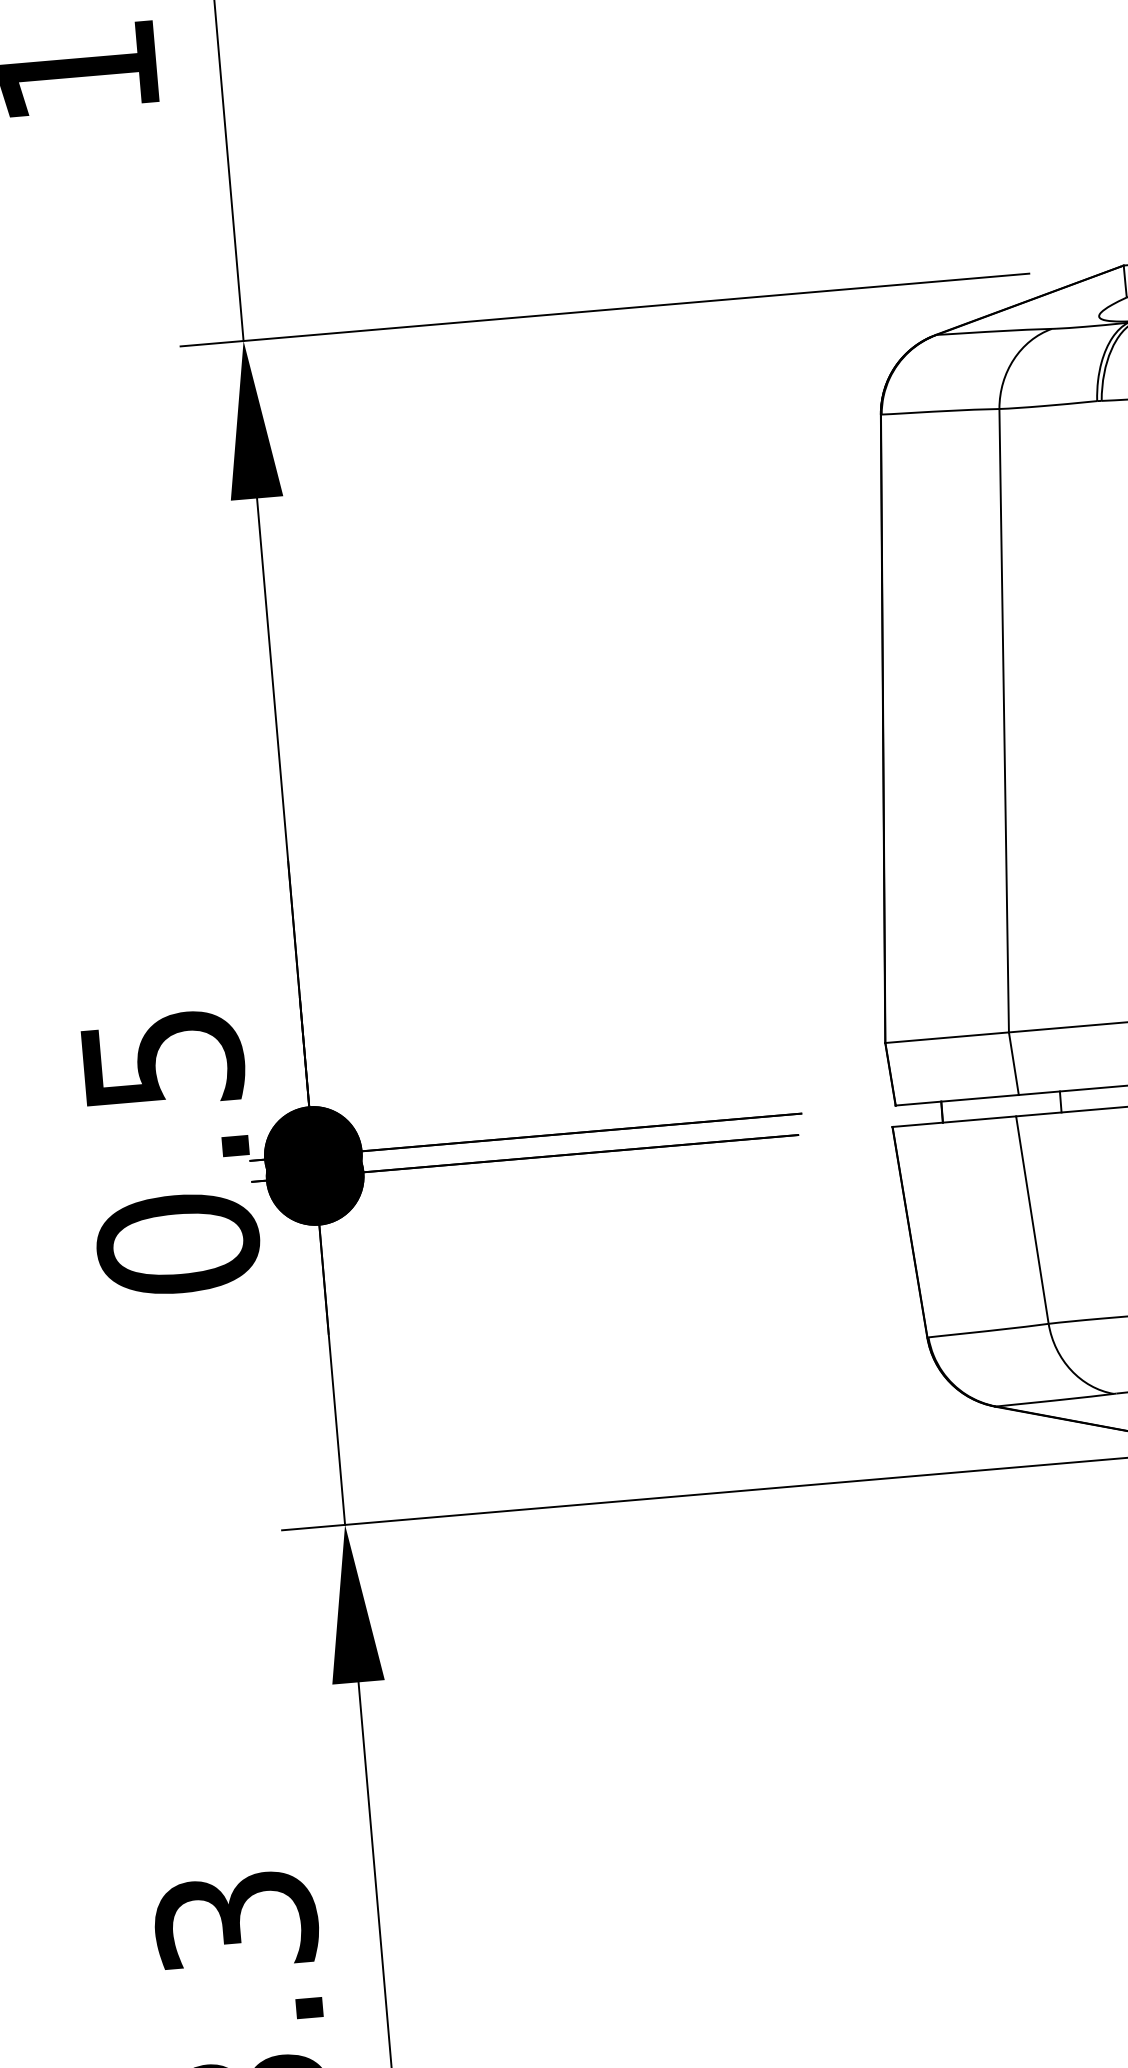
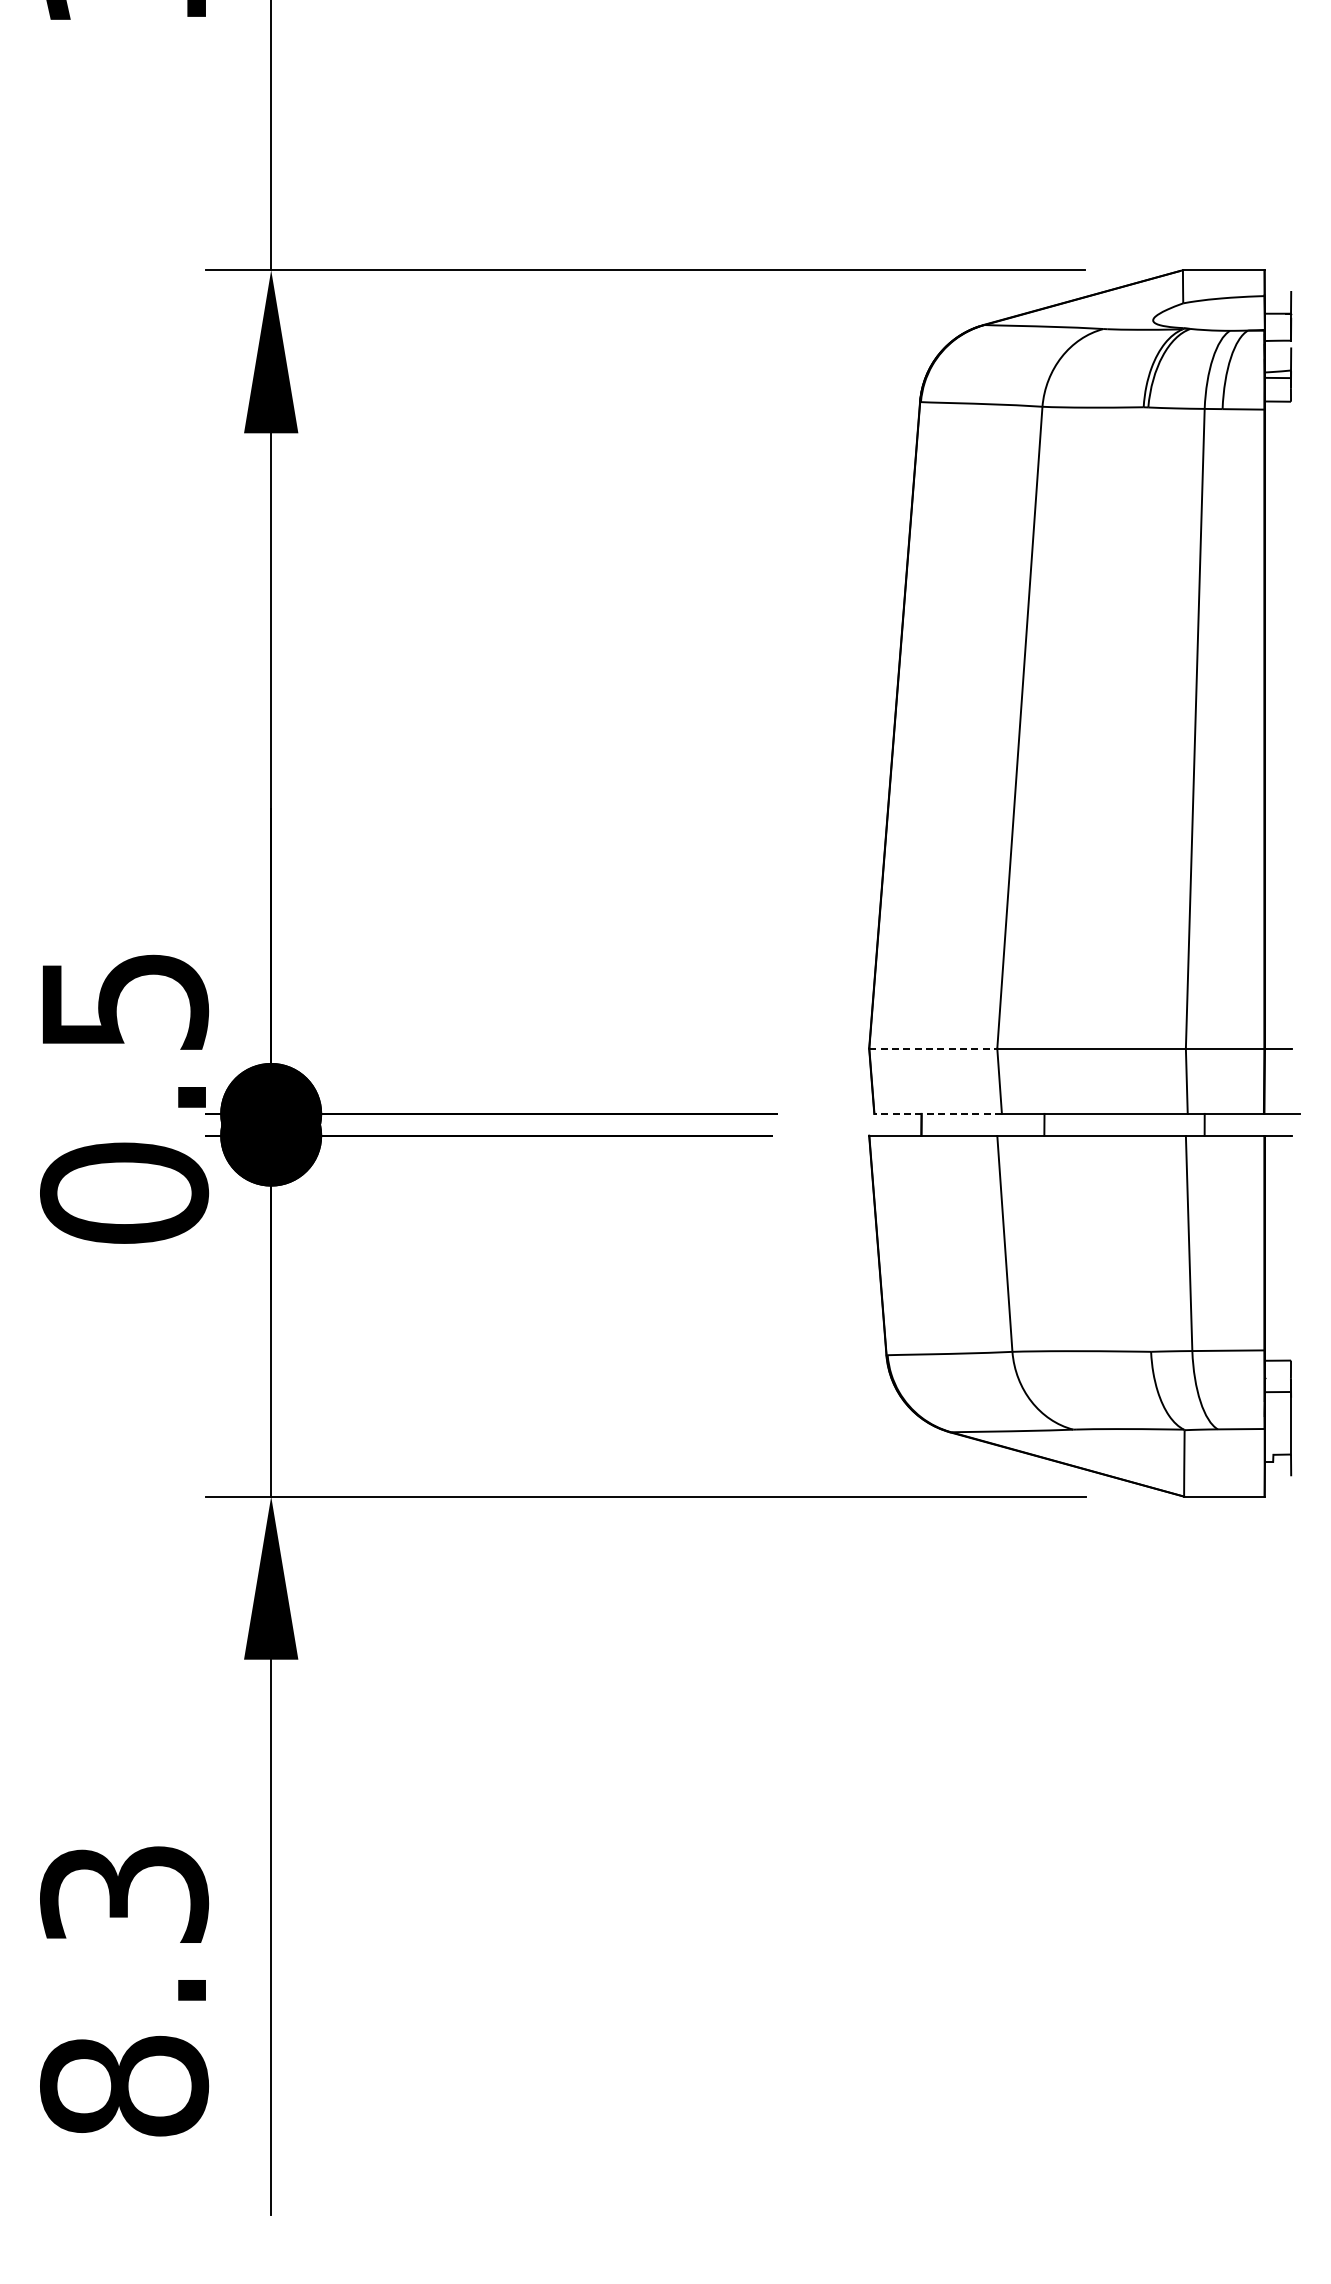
line: (947, 1037) -> (933, 1048), solid -> dashed
line: (957, 1099) -> (938, 1113), solid -> dashed

